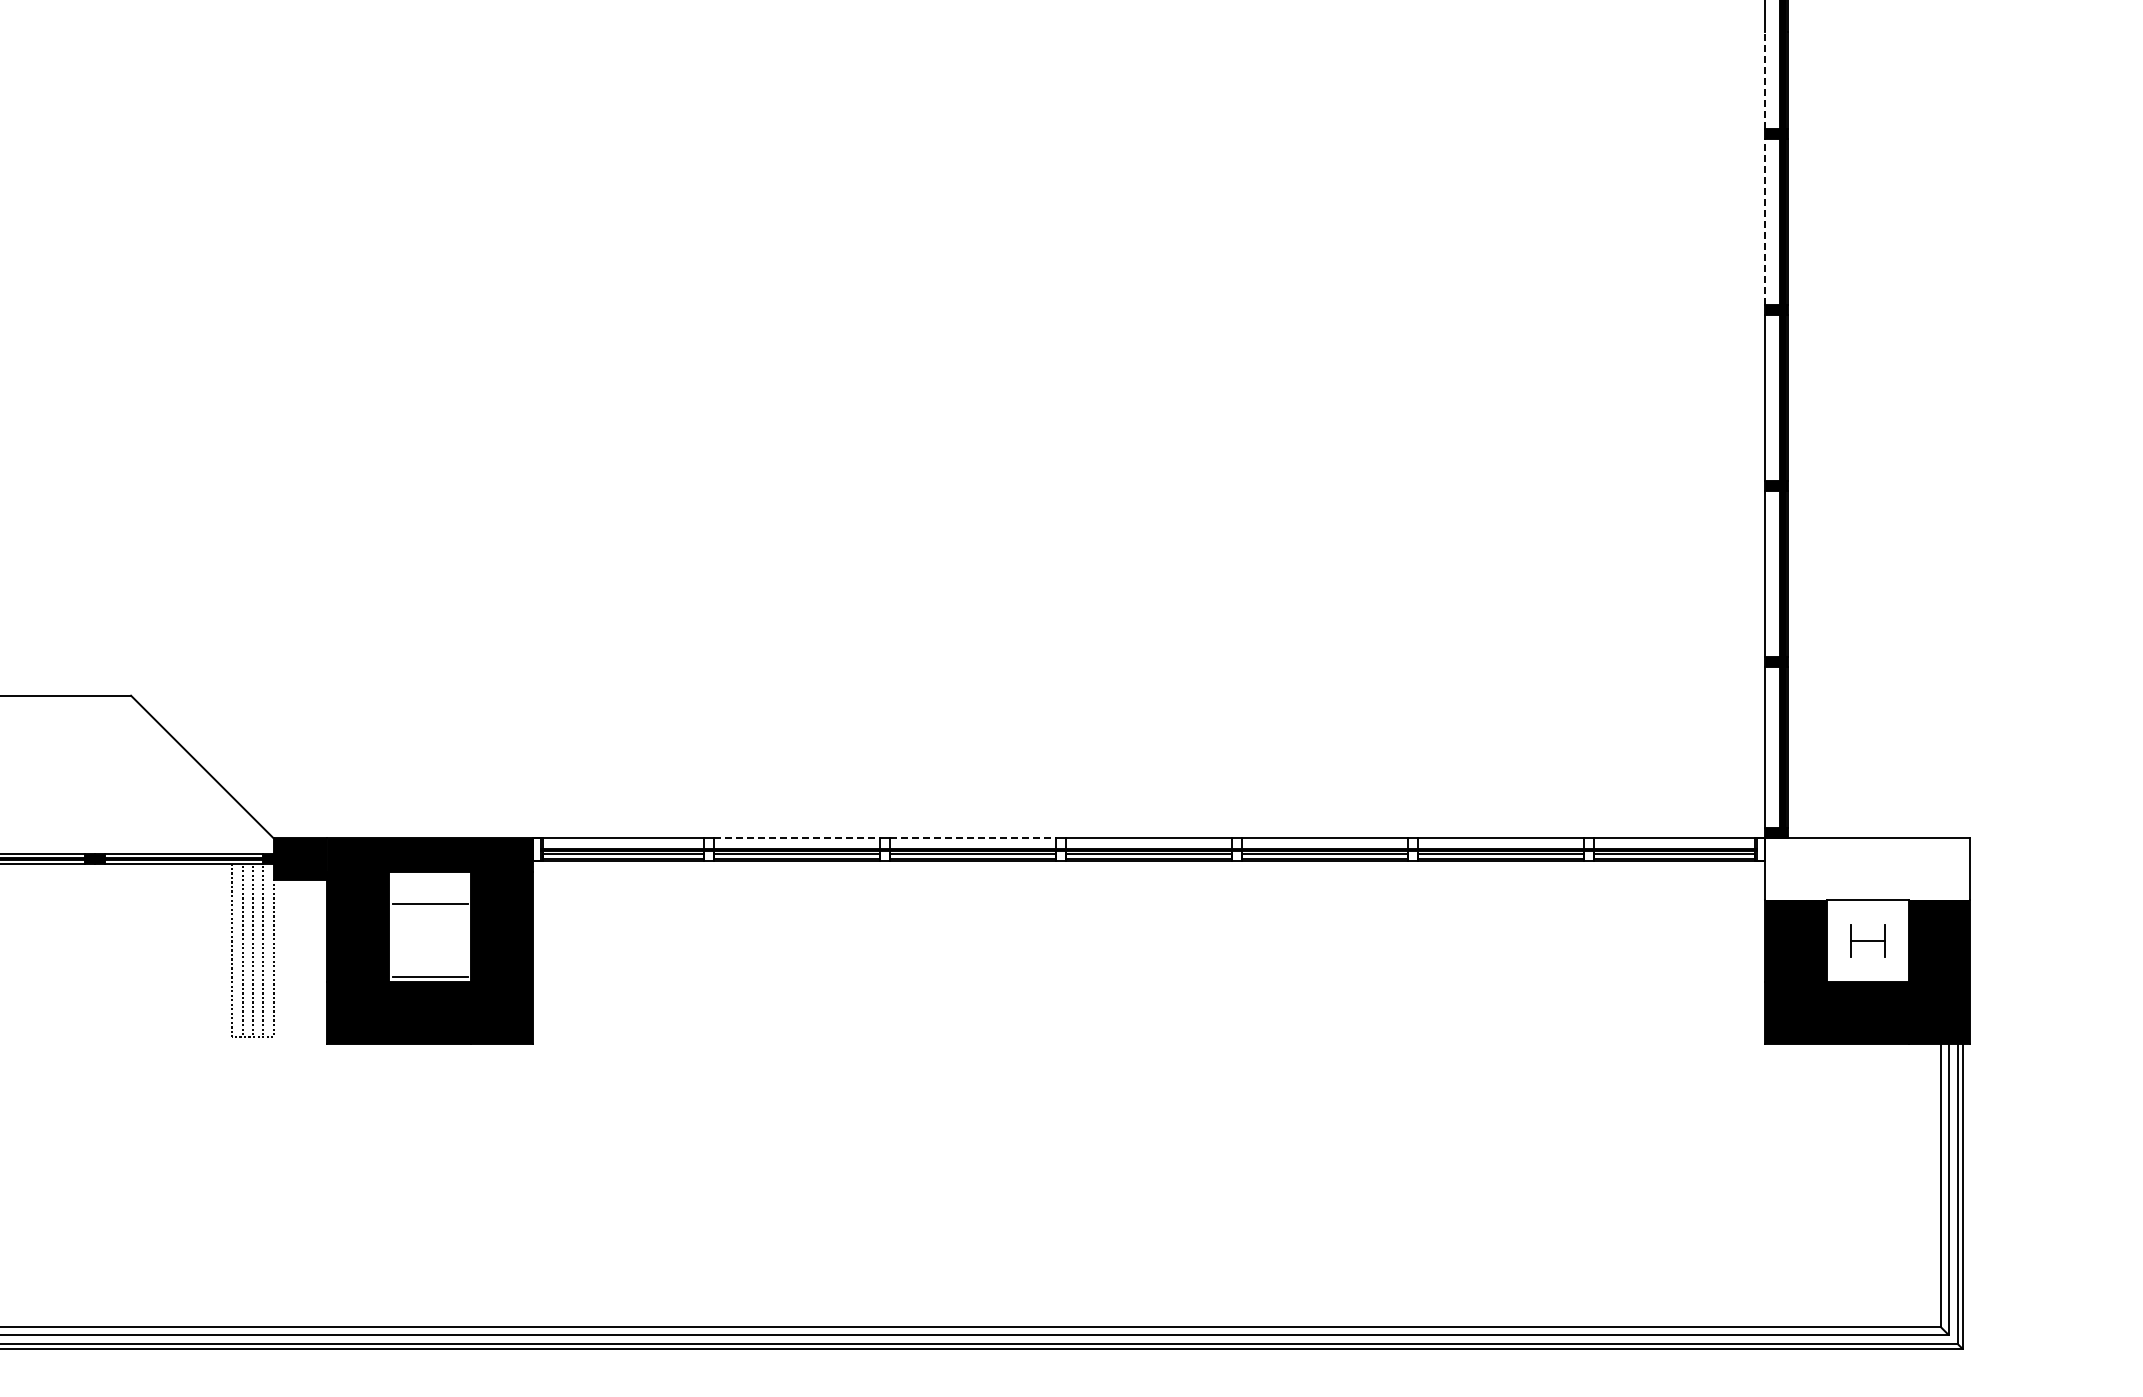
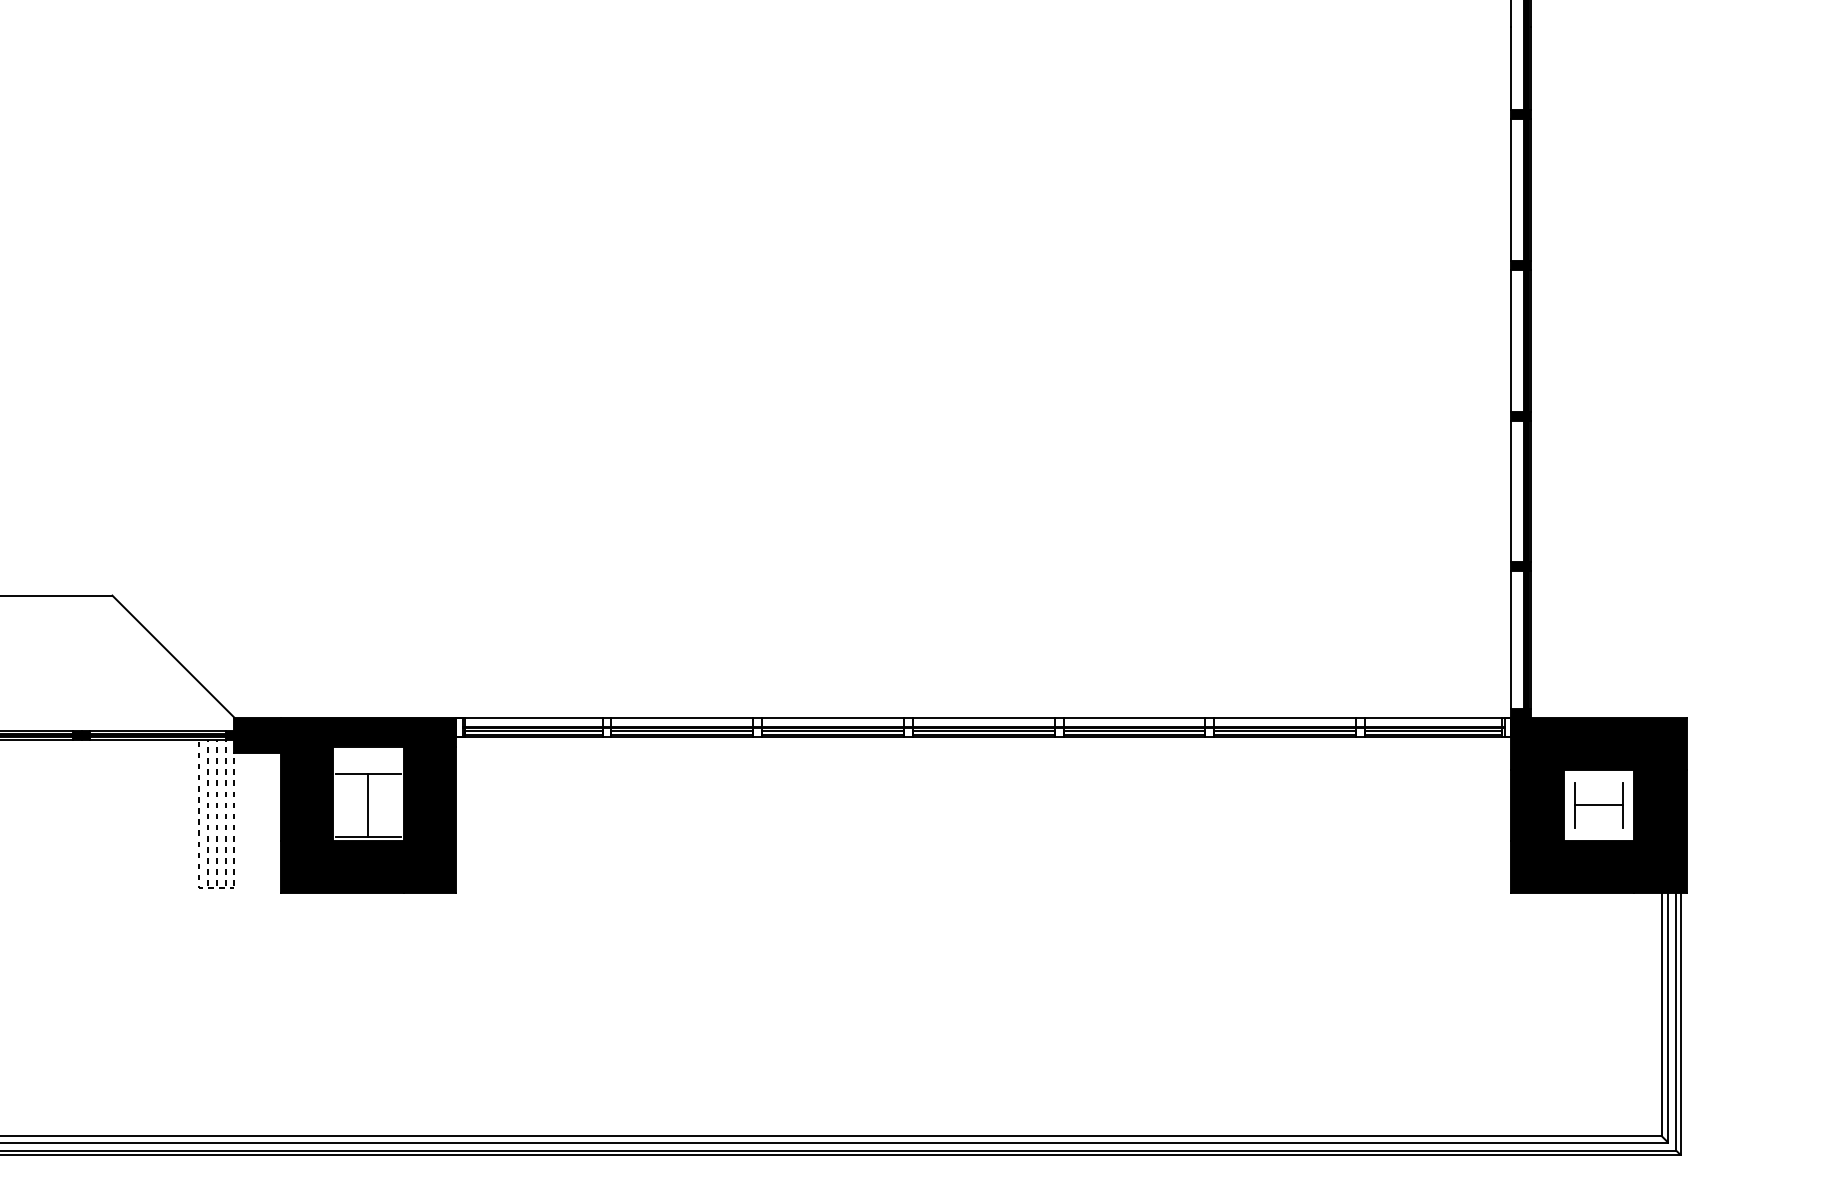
line: (1765, 79) -> (1511, 68), dashed -> solid
line: (1765, 222) -> (1511, 190), dashed -> solid
line: (796, 838) -> (682, 717), dashed -> solid
line: (972, 838) -> (832, 717), dashed -> solid
fill: (1867, 868) -> (1598, 743), added
line: (430, 940) -> (368, 805), added
part: (1867, 940) -> (1598, 805), size x1.67

